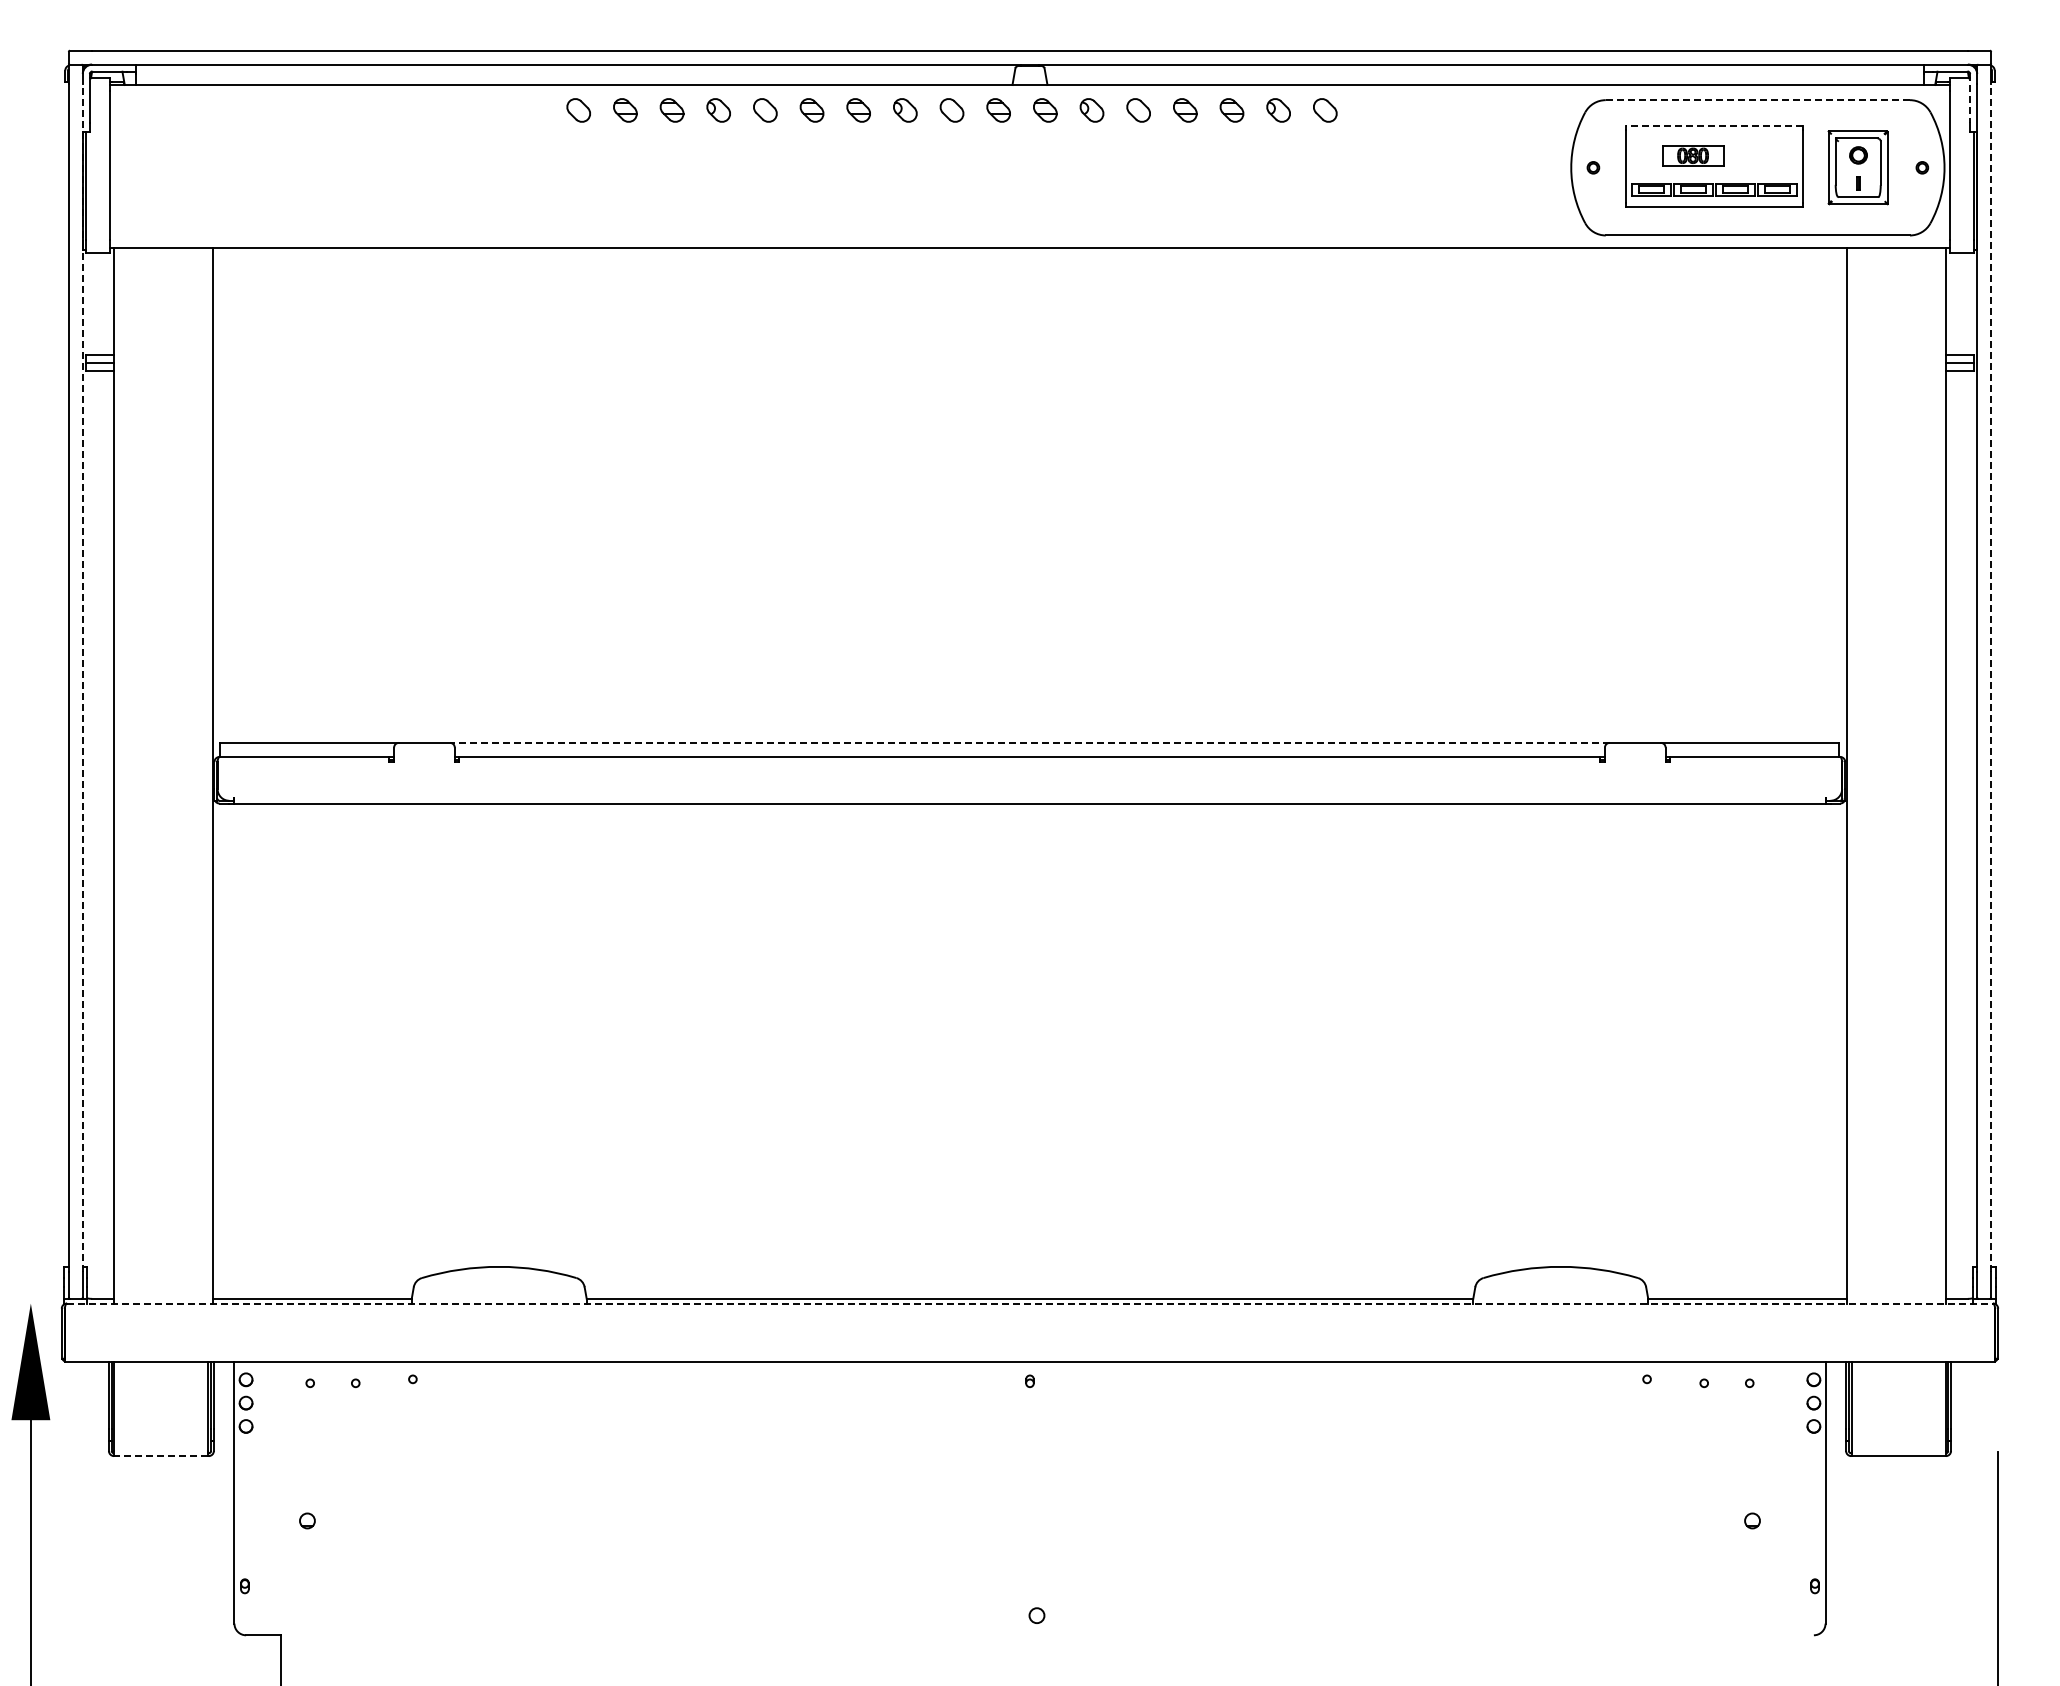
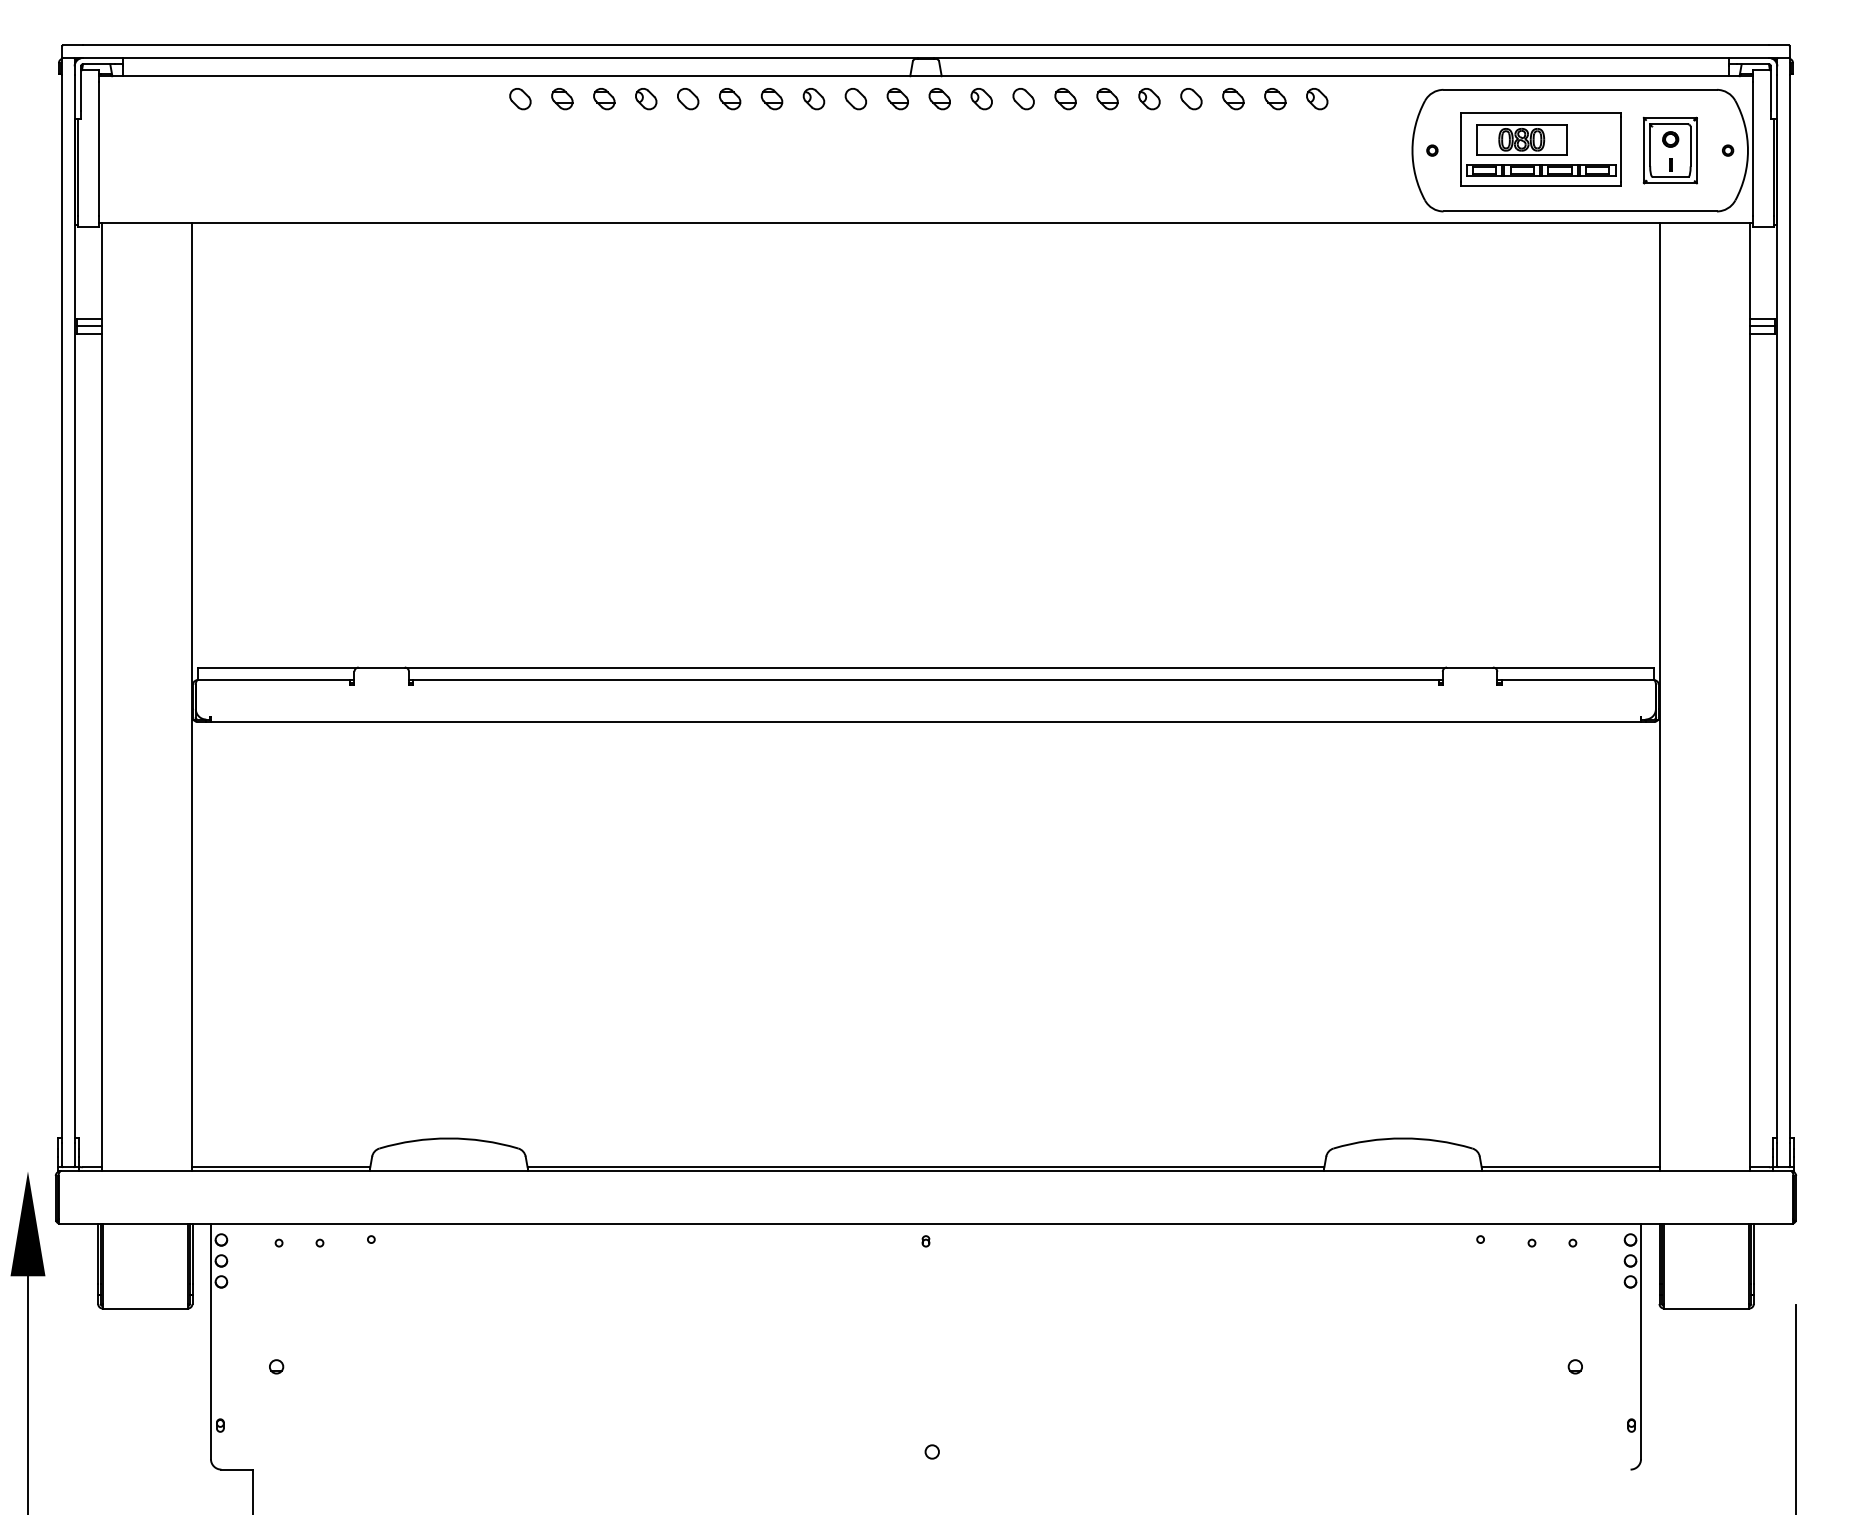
line: (1970, 98) -> (1771, 88), dashed -> solid
line: (1758, 100) -> (1580, 90), dashed -> solid
part: (1371, 110) -> (1232, 99), added
part: (1418, 110) -> (1275, 99), added
part: (1465, 110) -> (1317, 99), added
line: (1714, 125) -> (1541, 112), dashed -> solid
part: (1693, 155) -> (1522, 139), size x1.67
line: (82, 677) -> (74, 608), dashed -> solid
line: (1991, 677) -> (1790, 608), dashed -> solid
line: (1029, 742) -> (925, 667), dashed -> solid
line: (1029, 1303) -> (925, 1171), dashed -> solid
line: (160, 1456) -> (144, 1308), dashed -> solid

